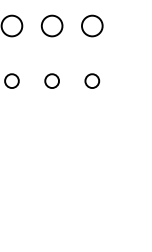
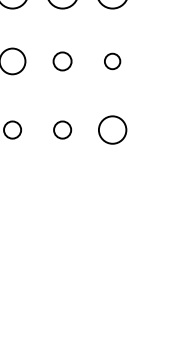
circle: (52, 26) -> (62, 61), size x0.7
circle: (92, 26) -> (112, 61), size x0.6
circle: (92, 80) -> (112, 129), size x1.6

